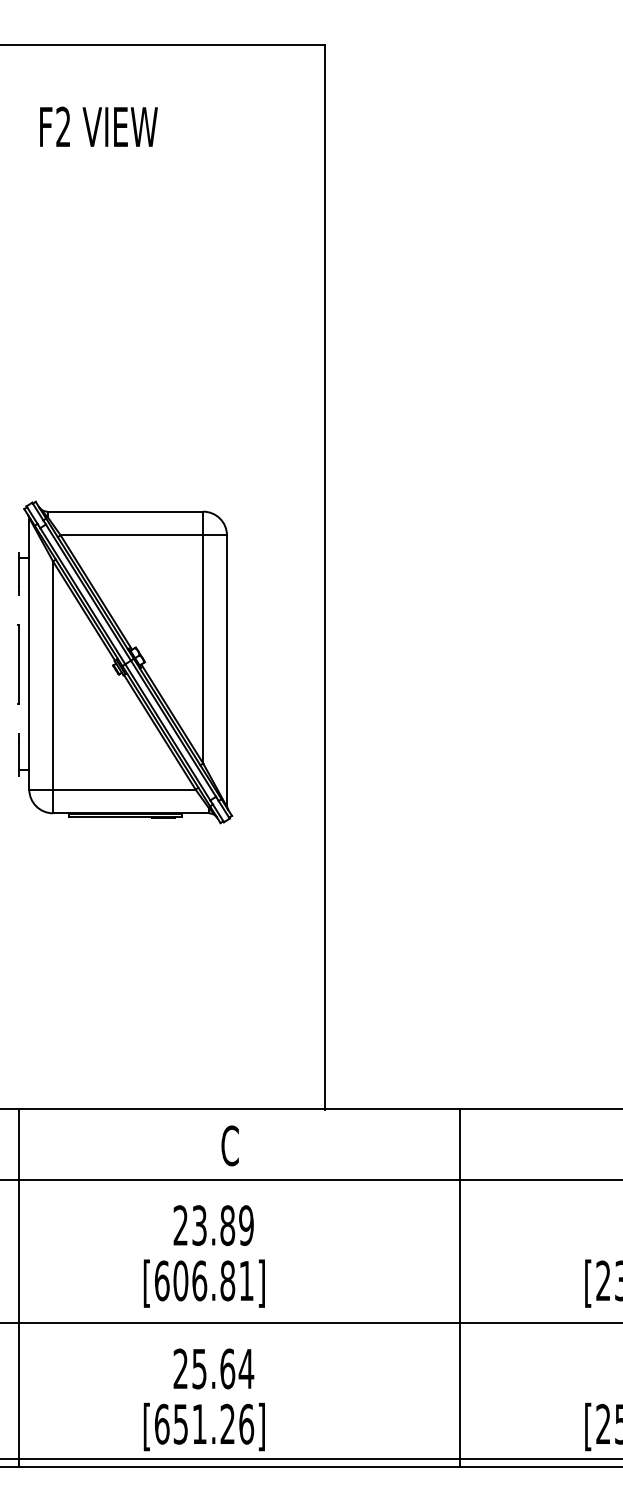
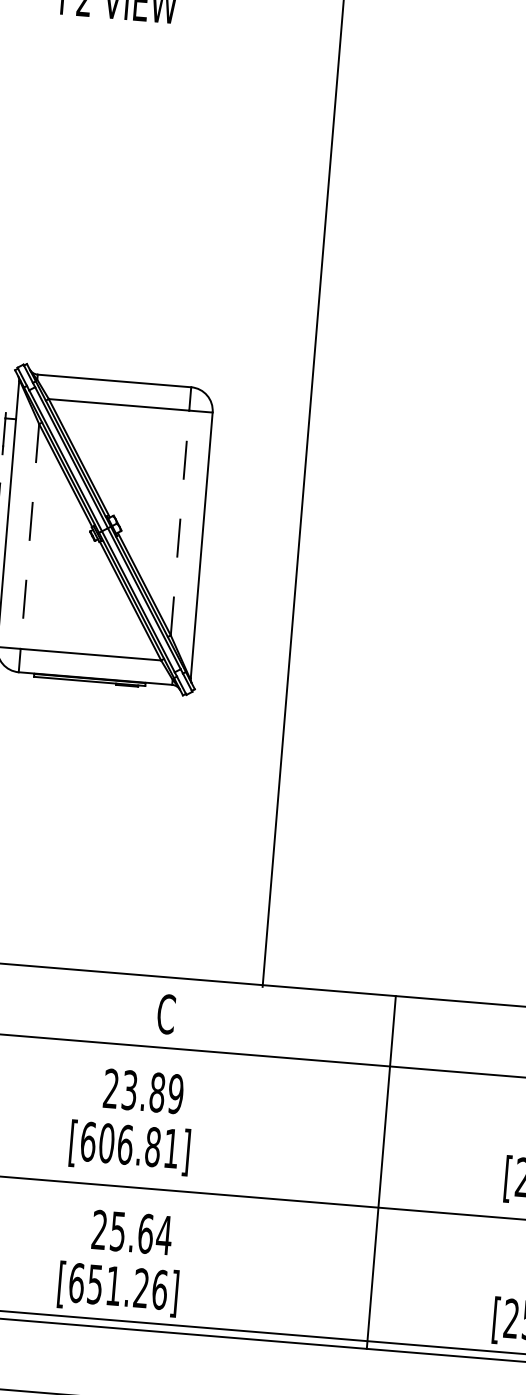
line: (203, 648) -> (180, 522), solid -> dashed
line: (53, 676) -> (30, 537), solid -> dashed

